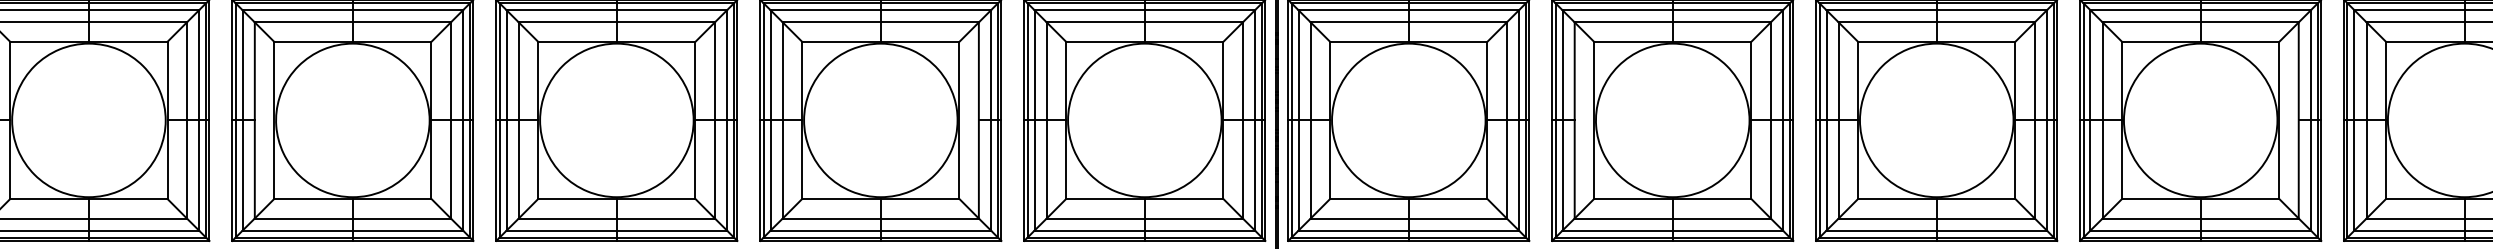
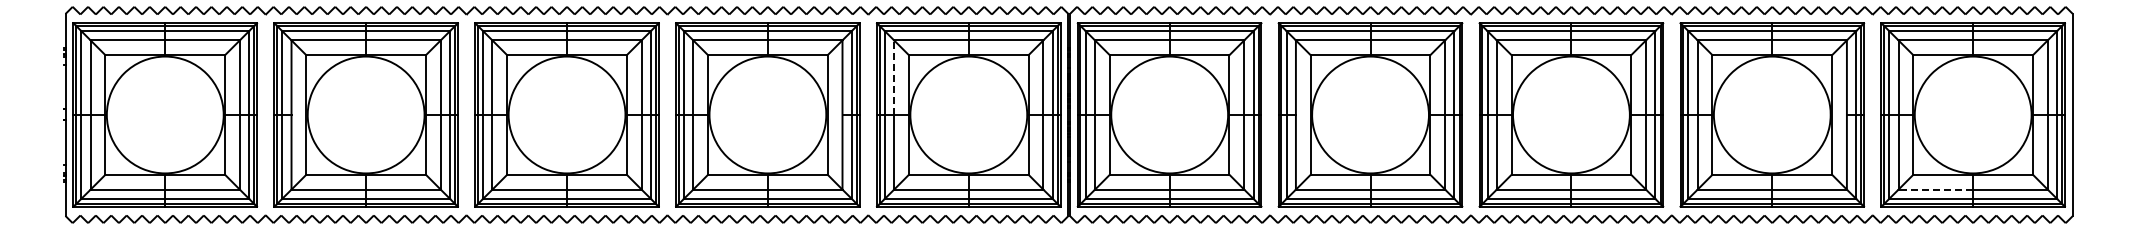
line: (1047, 71) -> (894, 77), solid -> dashed
line: (2415, 218) -> (1935, 189), solid -> dashed

